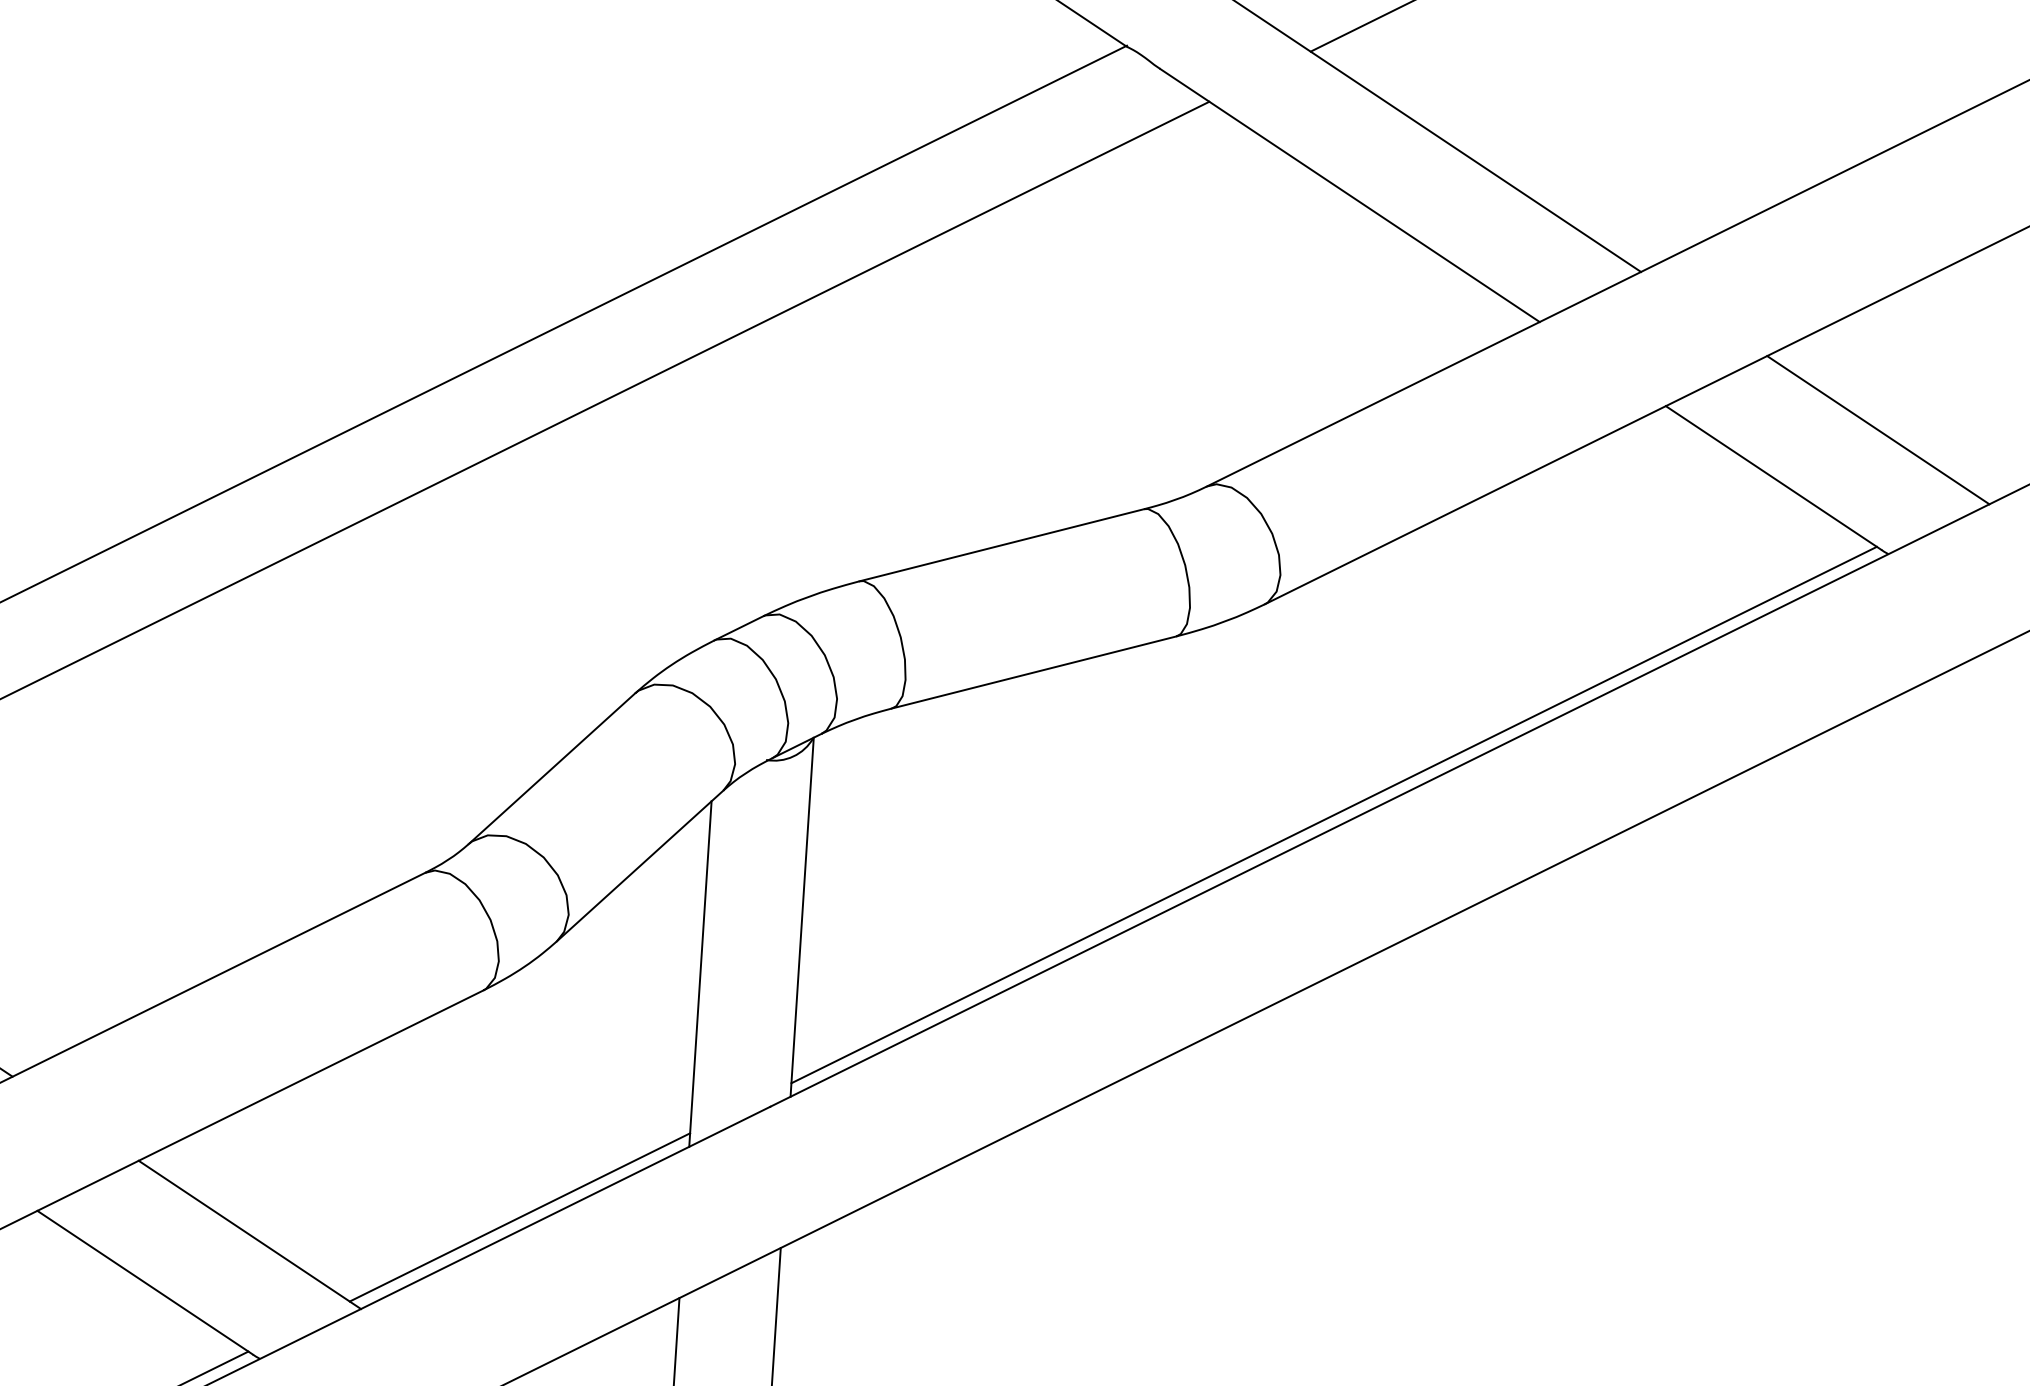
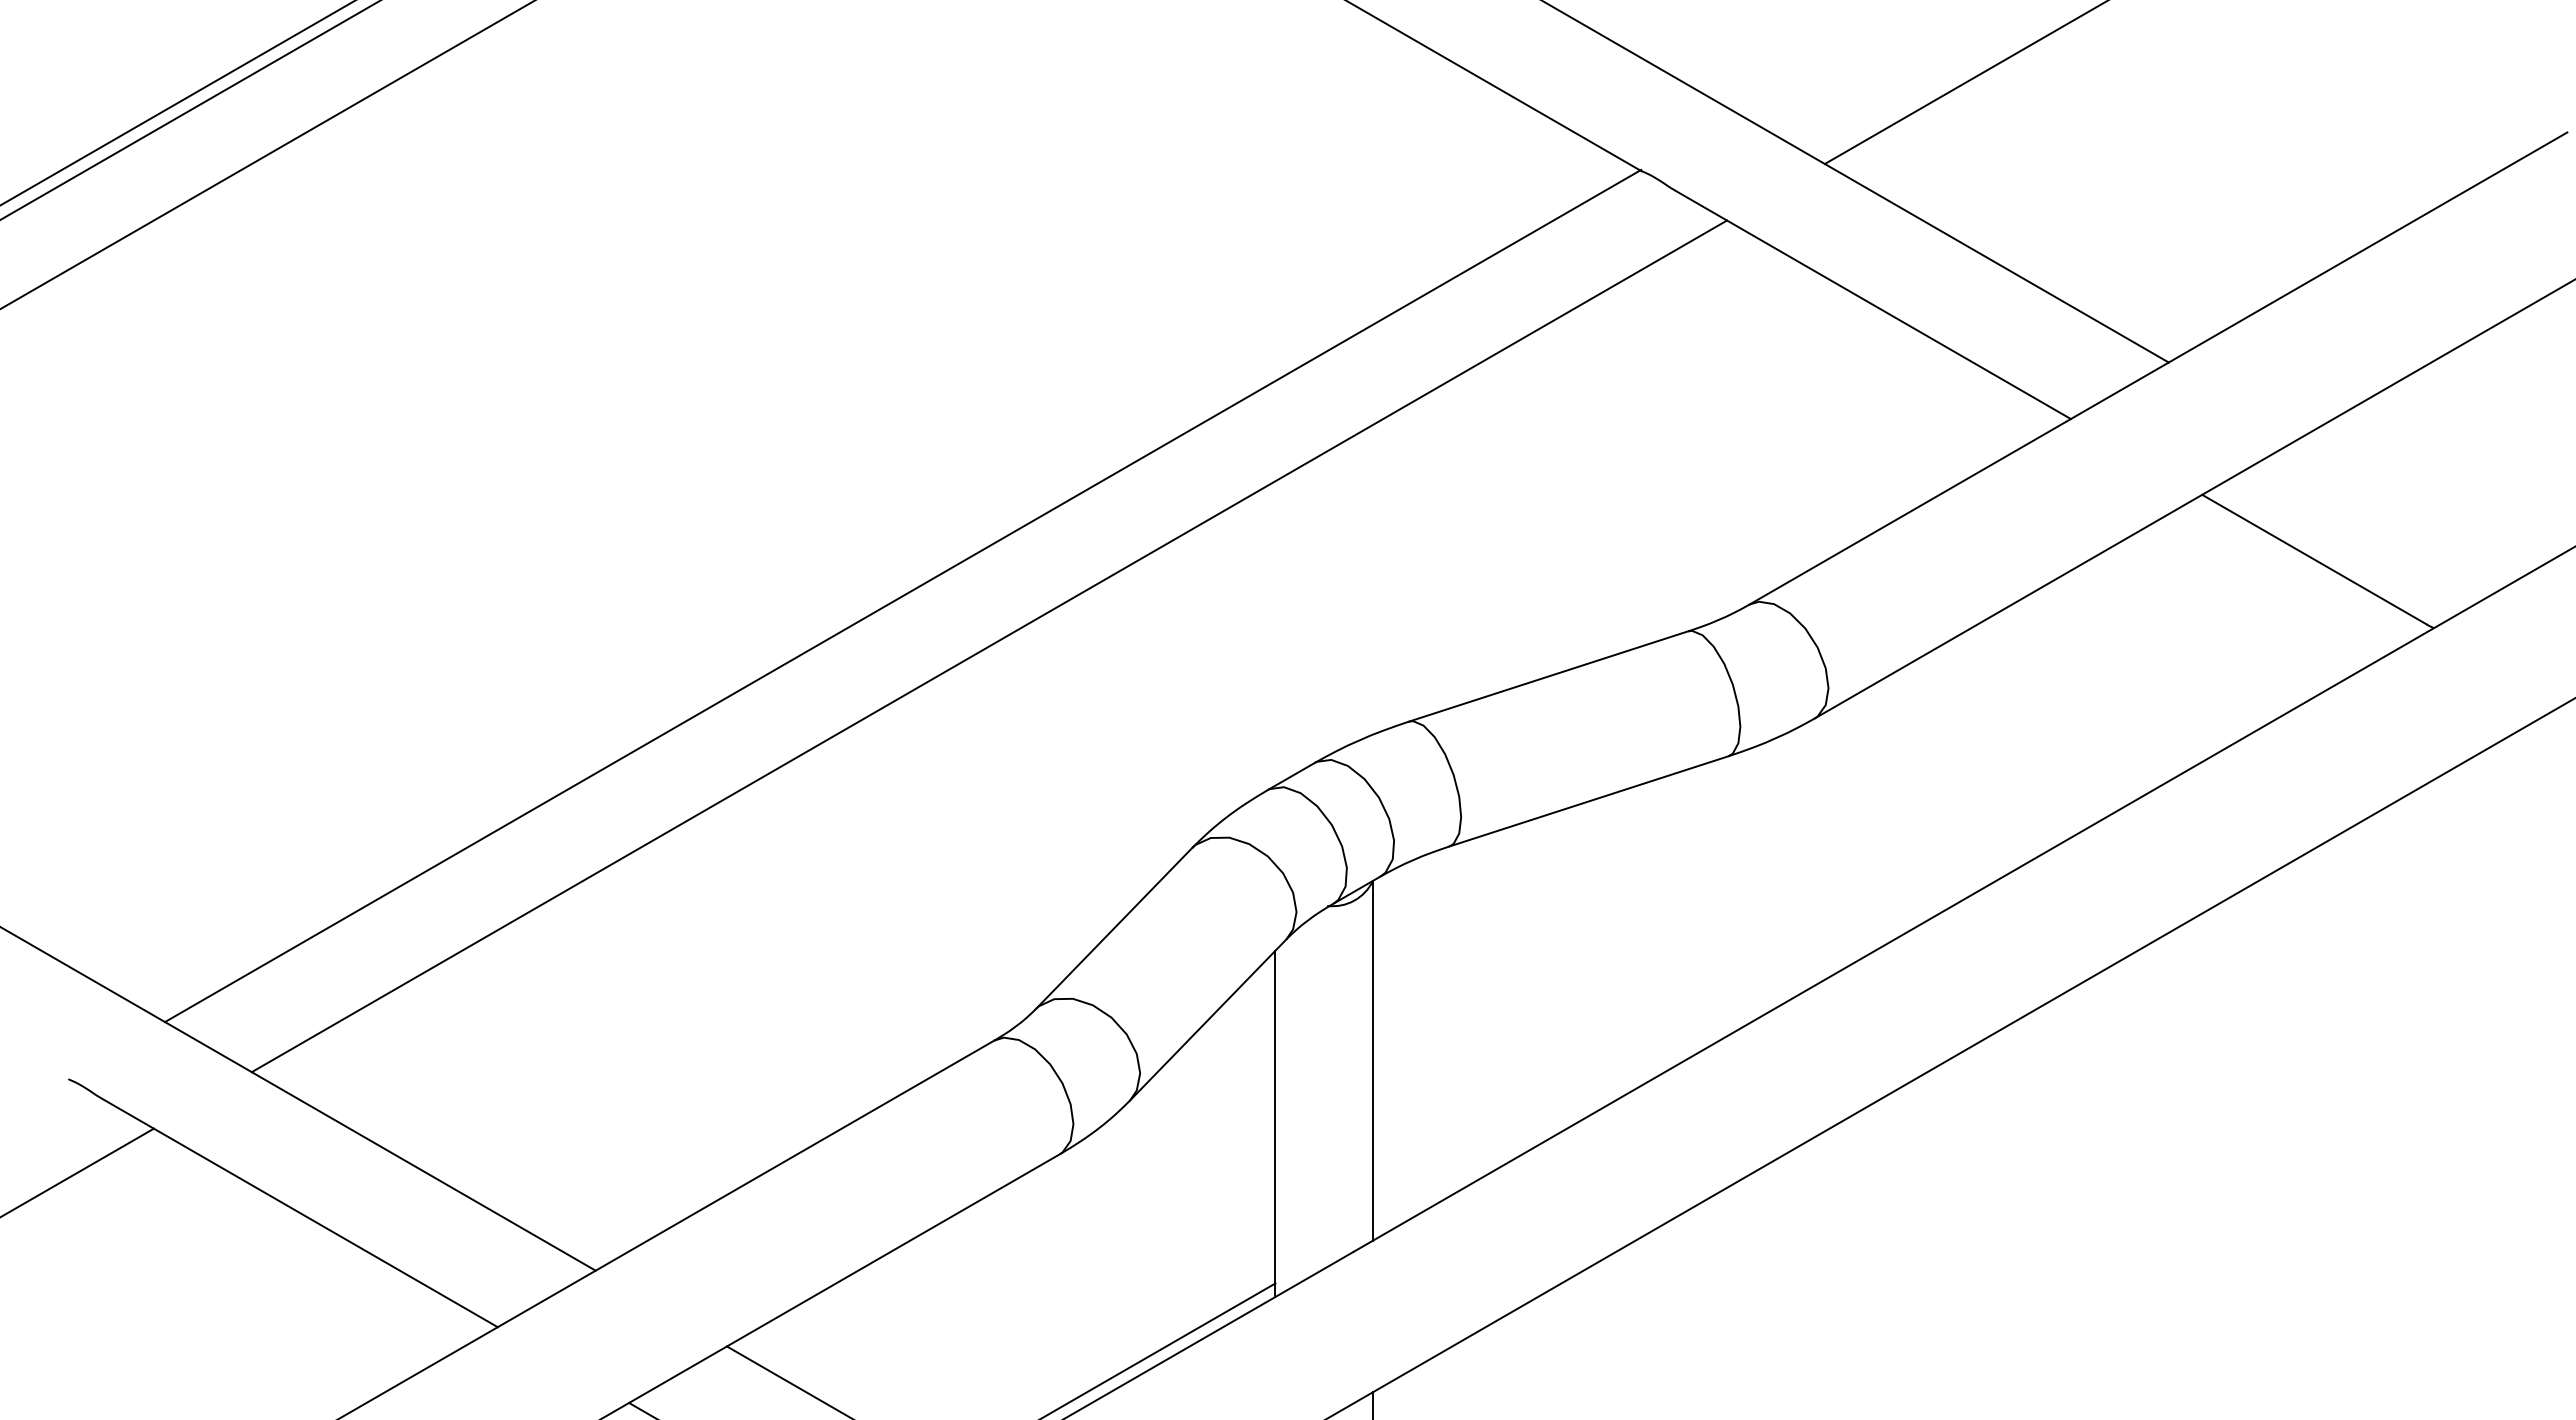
line: (1878, 429) -> (2415, 504), removed
line: (1334, 814) -> (1897, 923), removed

